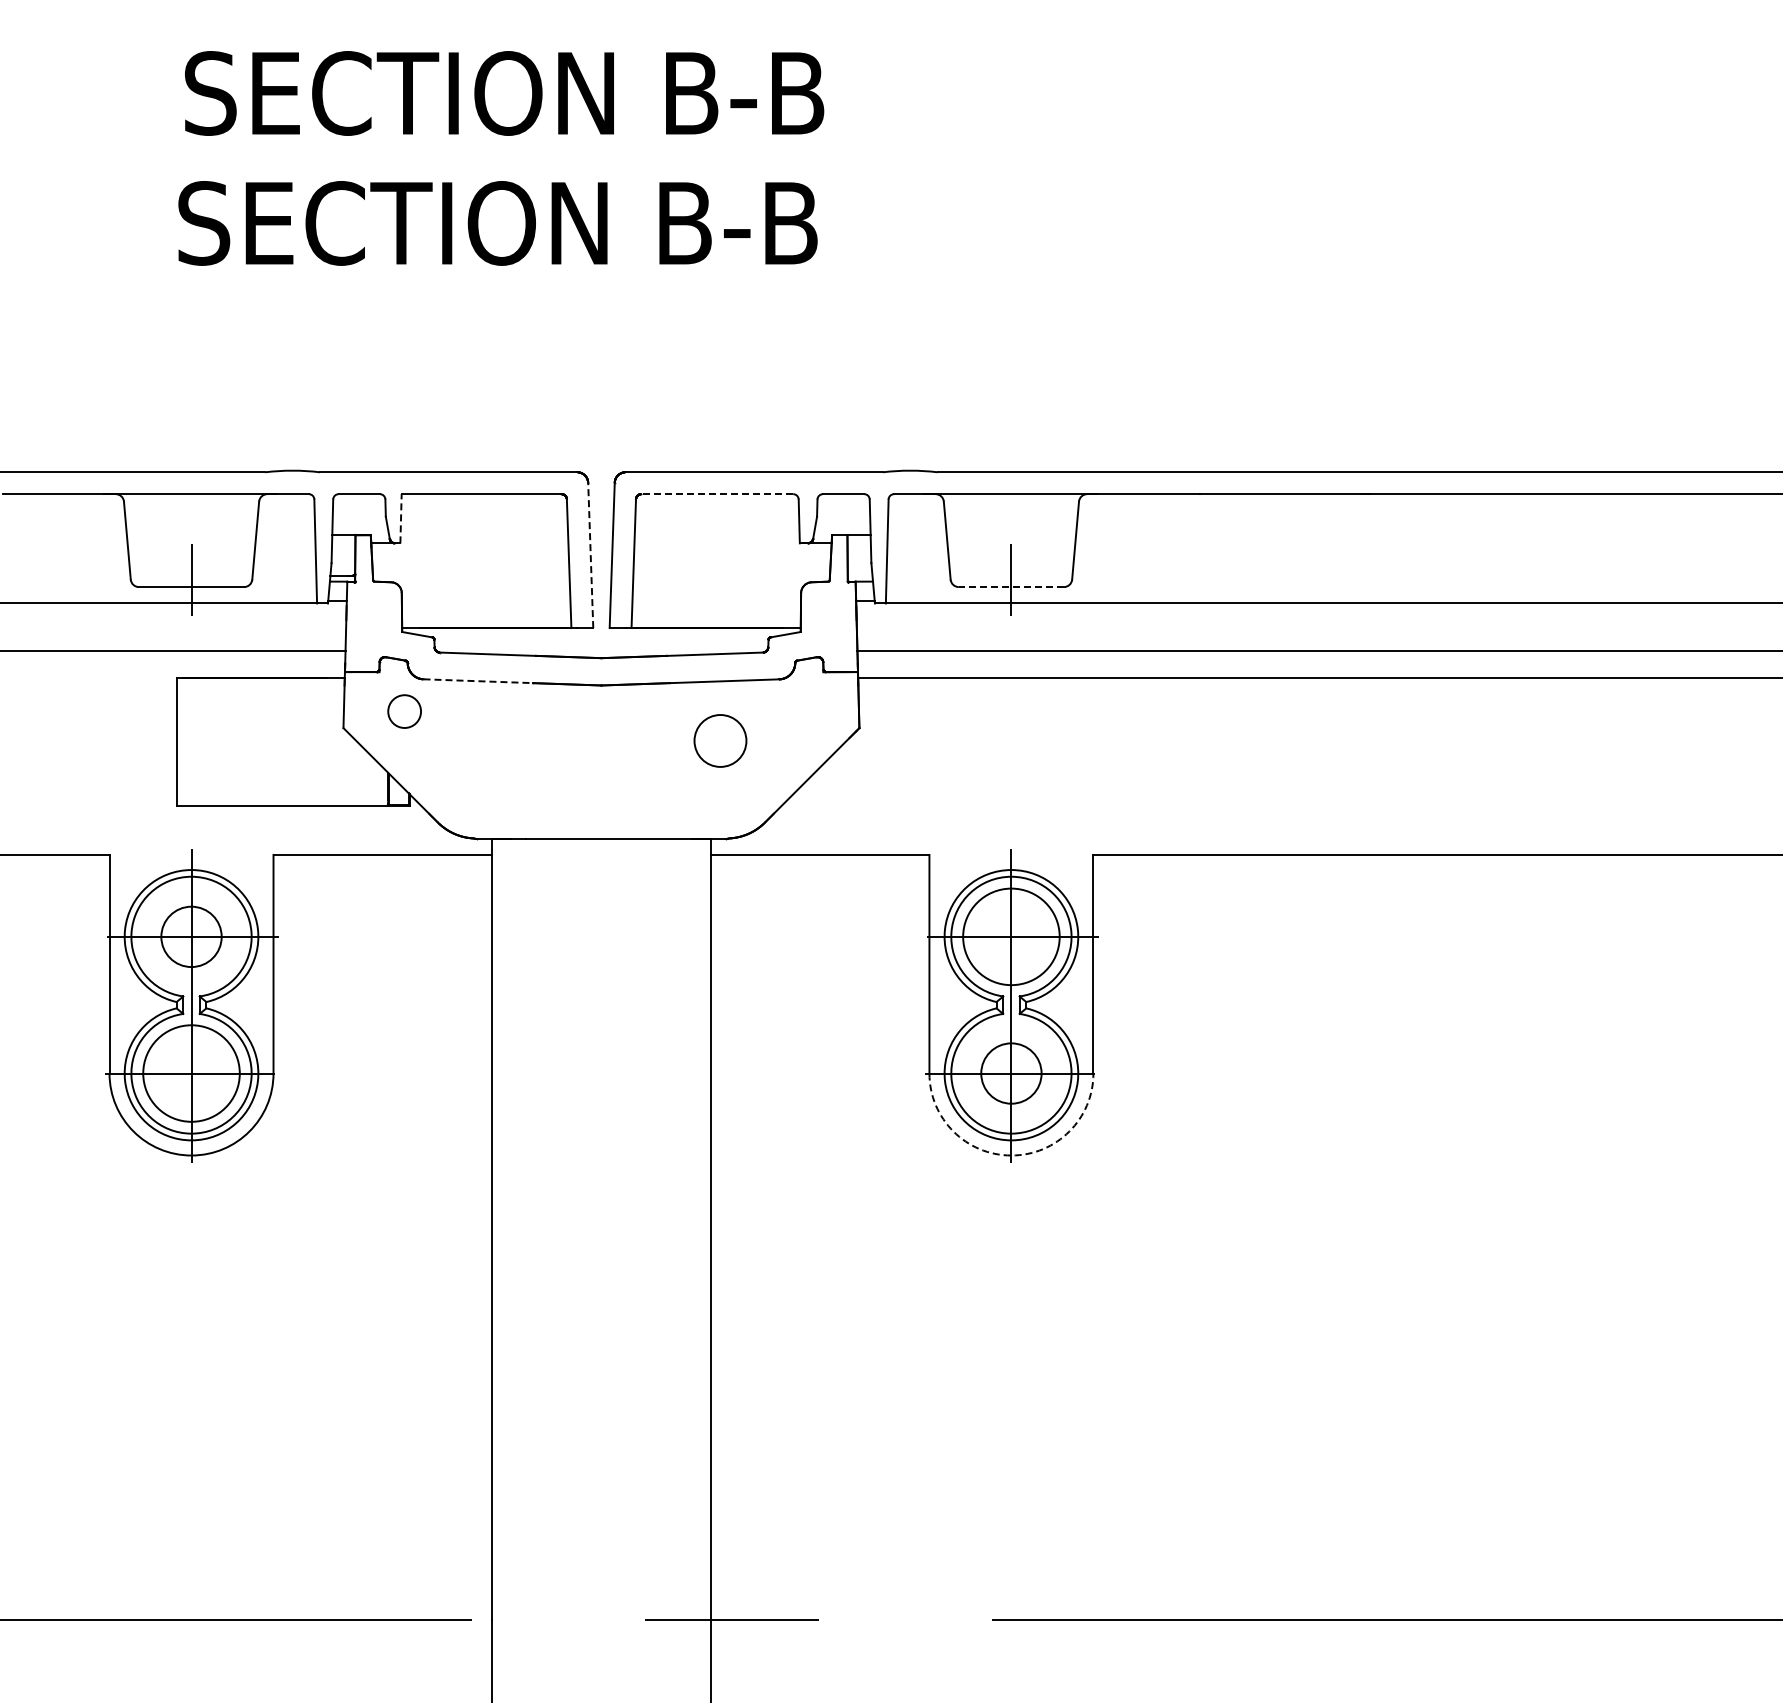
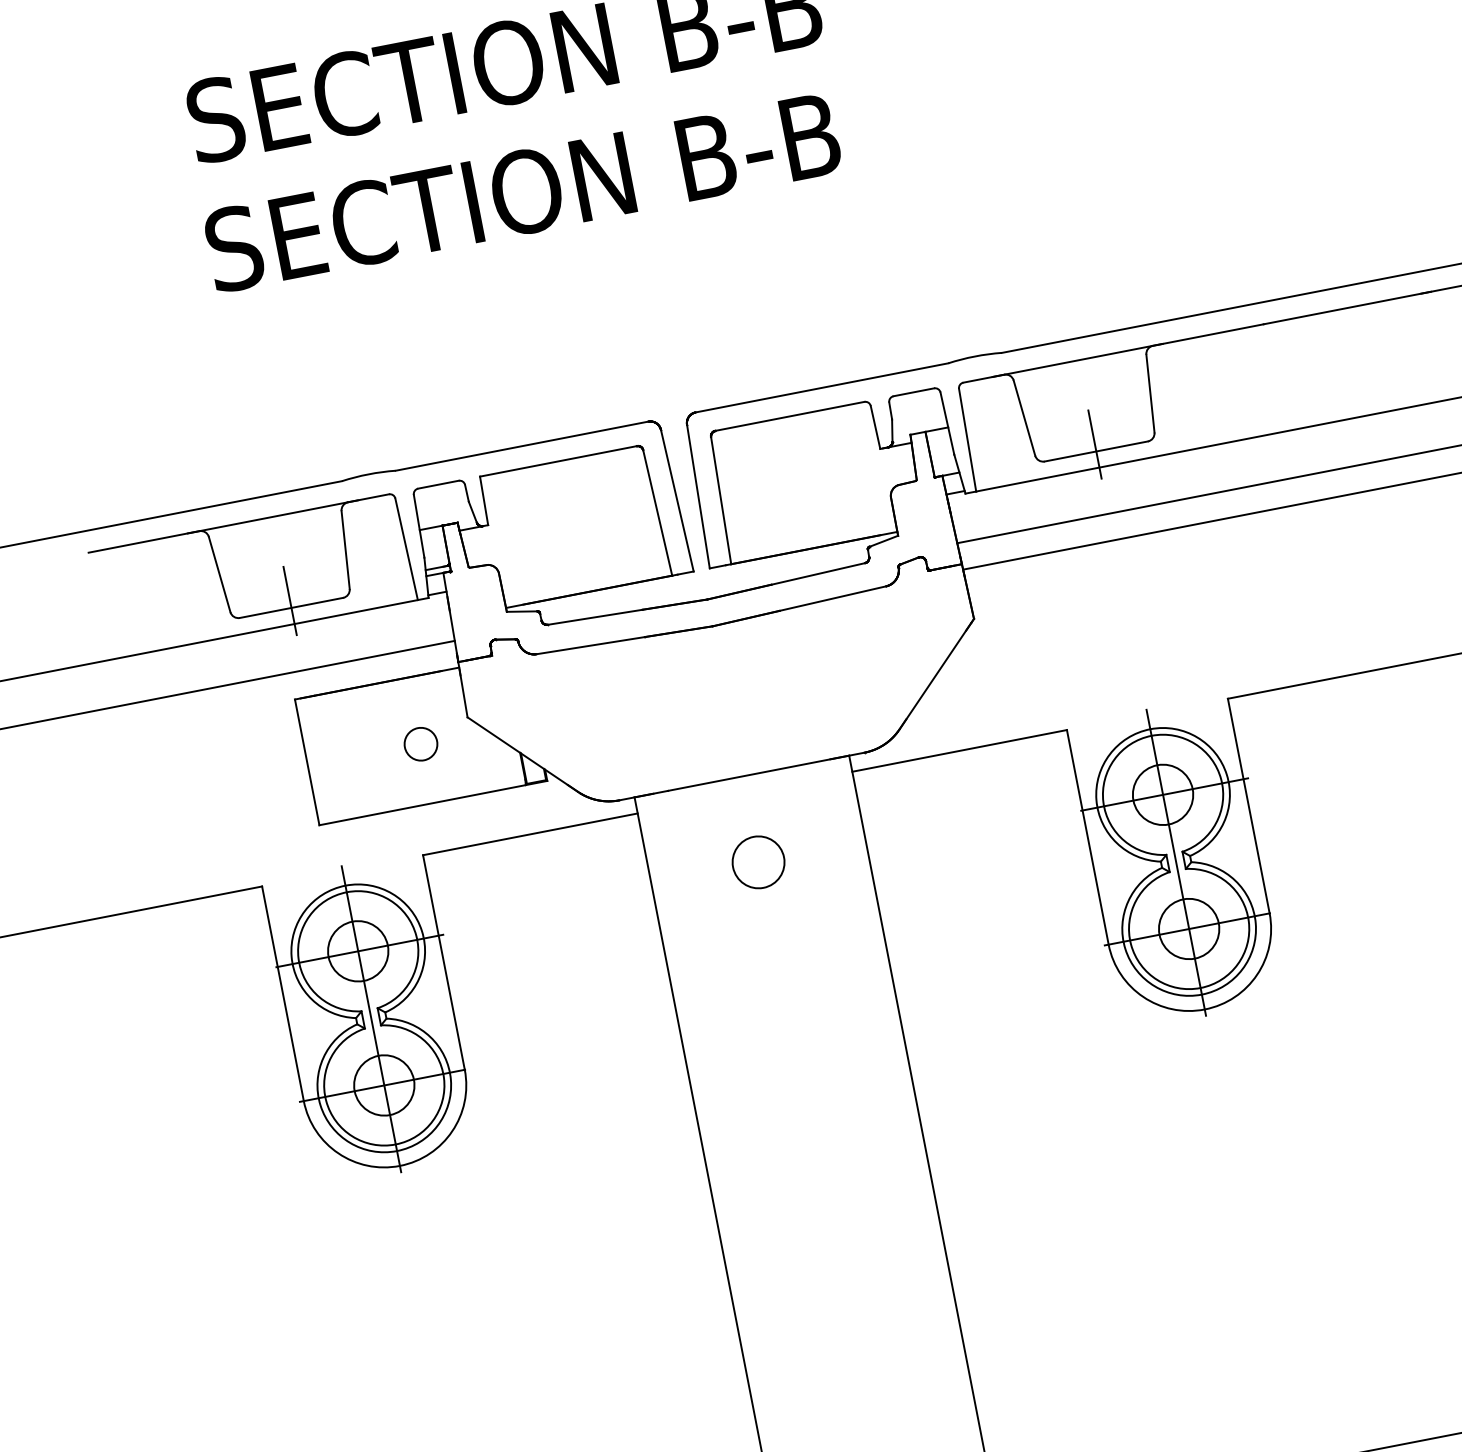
line: (717, 494) -> (790, 416), dashed -> solid
line: (401, 518) -> (484, 500), dashed -> solid
line: (590, 555) -> (677, 500), dashed -> solid
line: (1011, 587) -> (1096, 451), dashed -> solid
line: (478, 681) -> (591, 645), dashed -> solid
circle: (404, 711) -> (420, 744), moved
circle: (720, 740) -> (758, 861), moved
circle: (1011, 936) -> (1163, 794), size x0.62
circle: (191, 1073) -> (384, 1085), size x0.62
arc: (1011, 1155) -> (1204, 1009), dashed -> solid

